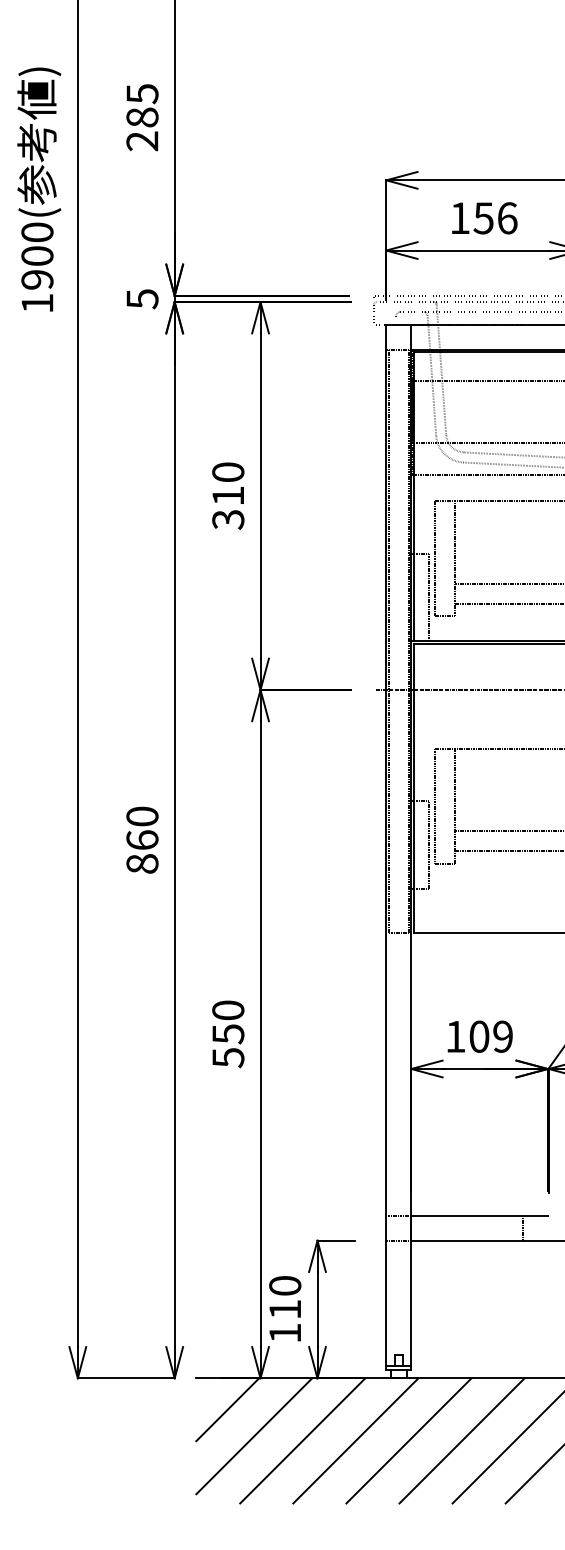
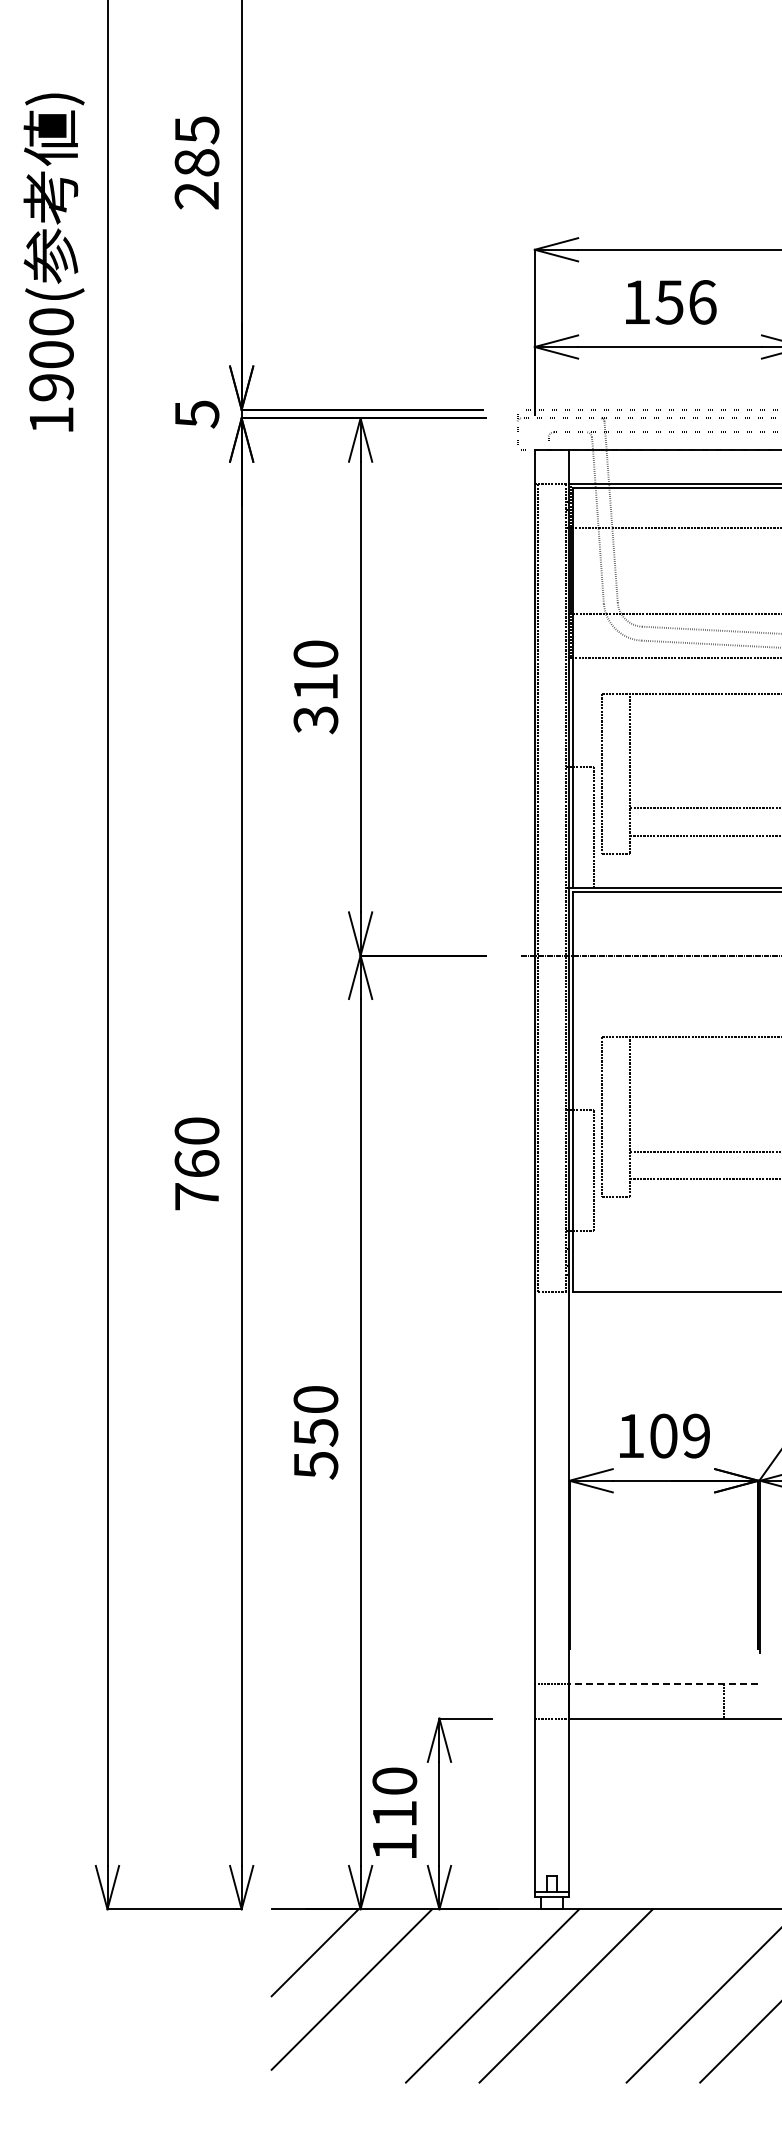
text: (142, 863) -> (196, 1196), 860 -> 760
line: (479, 1215) -> (663, 1683), solid -> dashed
line: (302, 1440) -> (418, 1995), removed
line: (461, 1440) -> (639, 1995), removed

